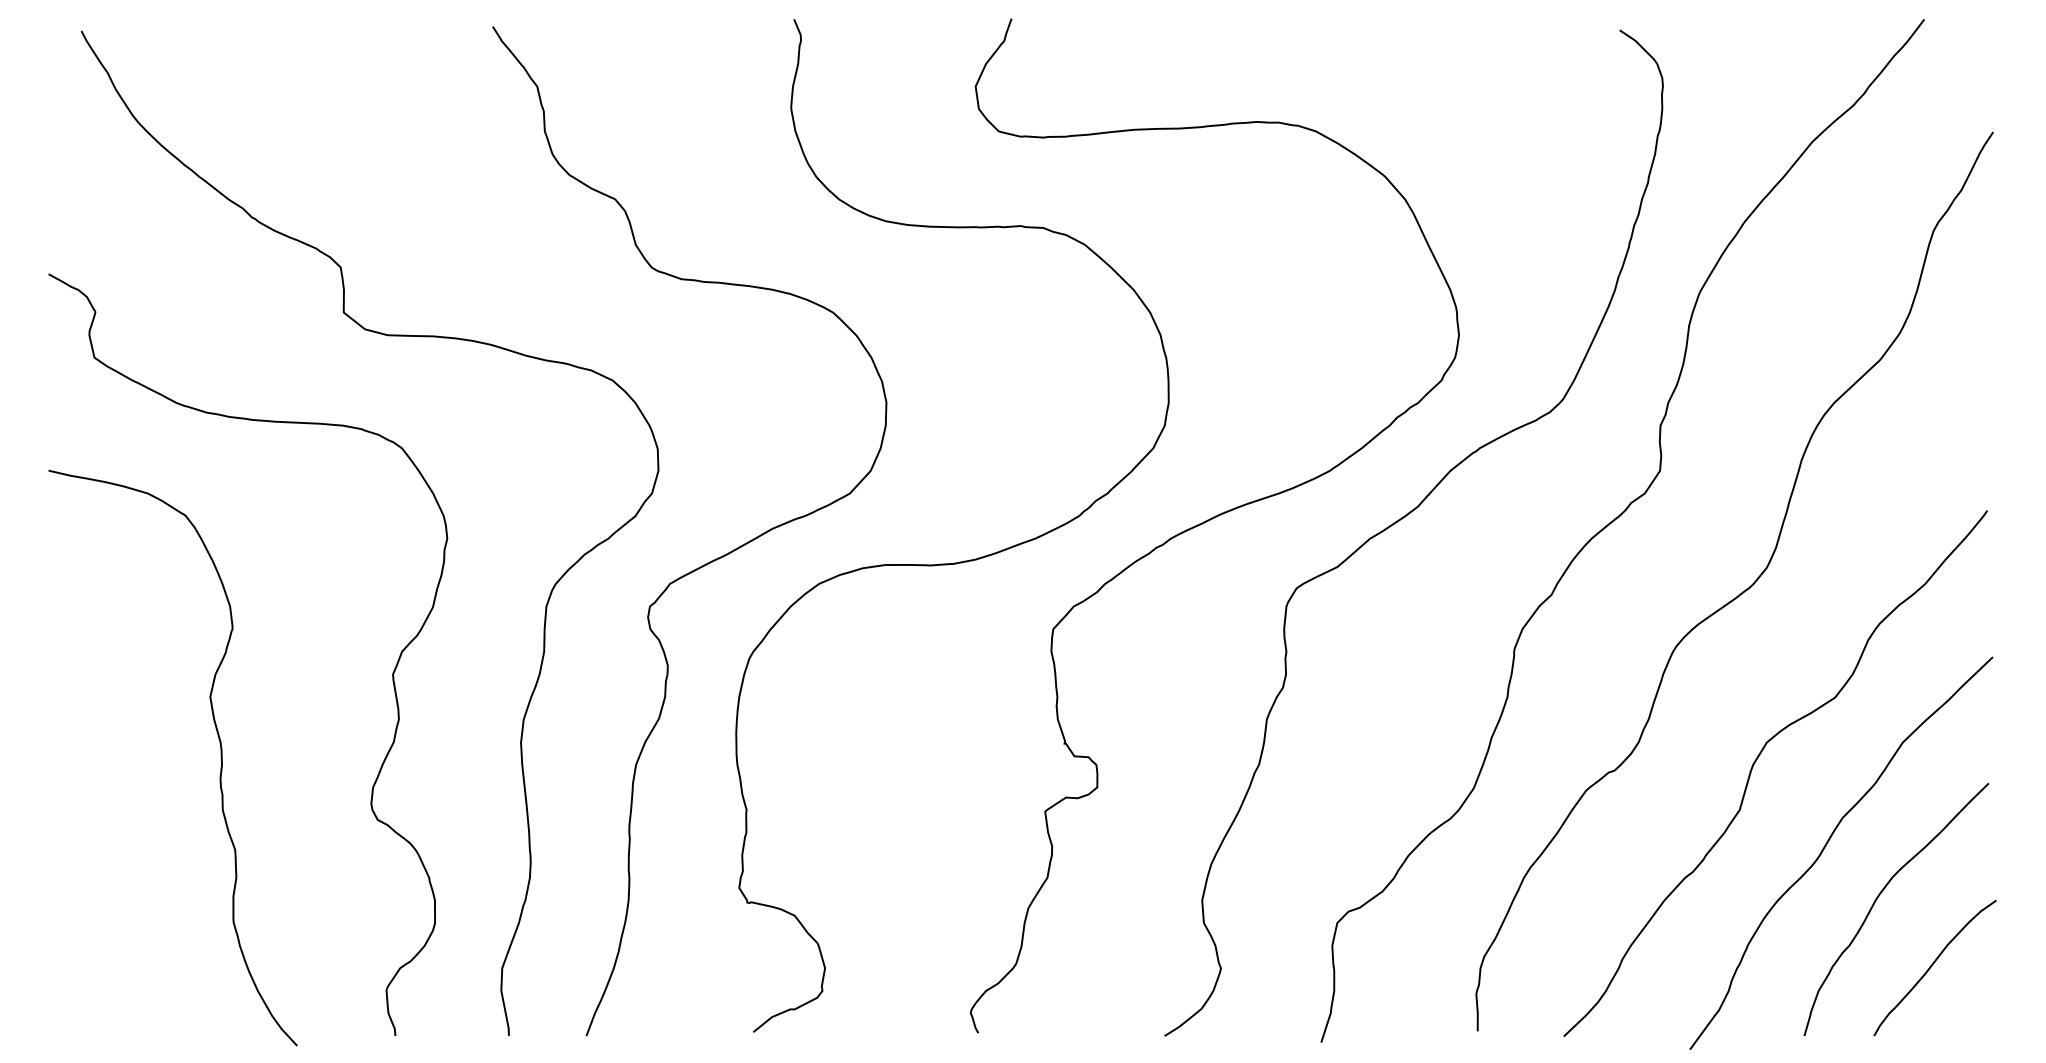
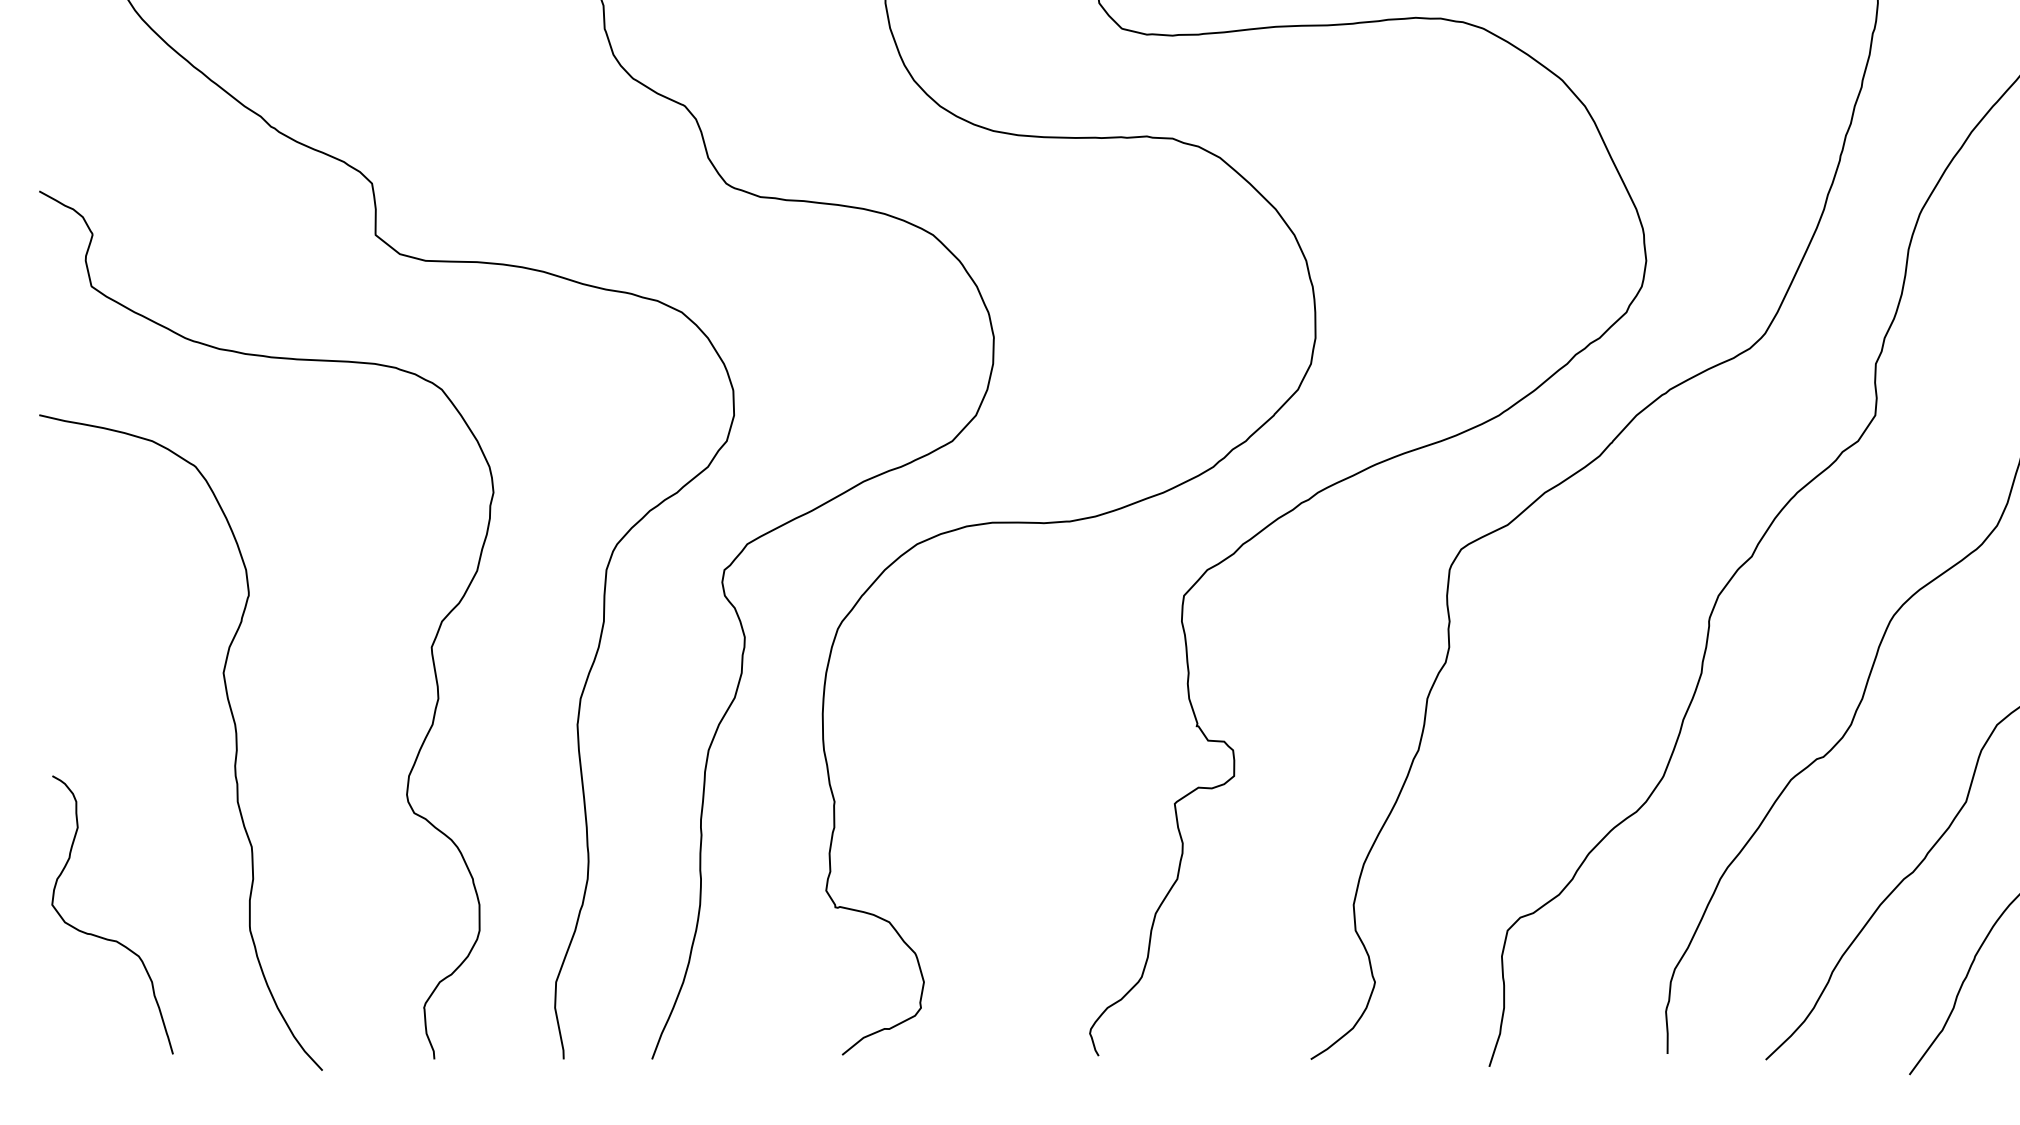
curve: (104, 928) -> (102, 936), added

